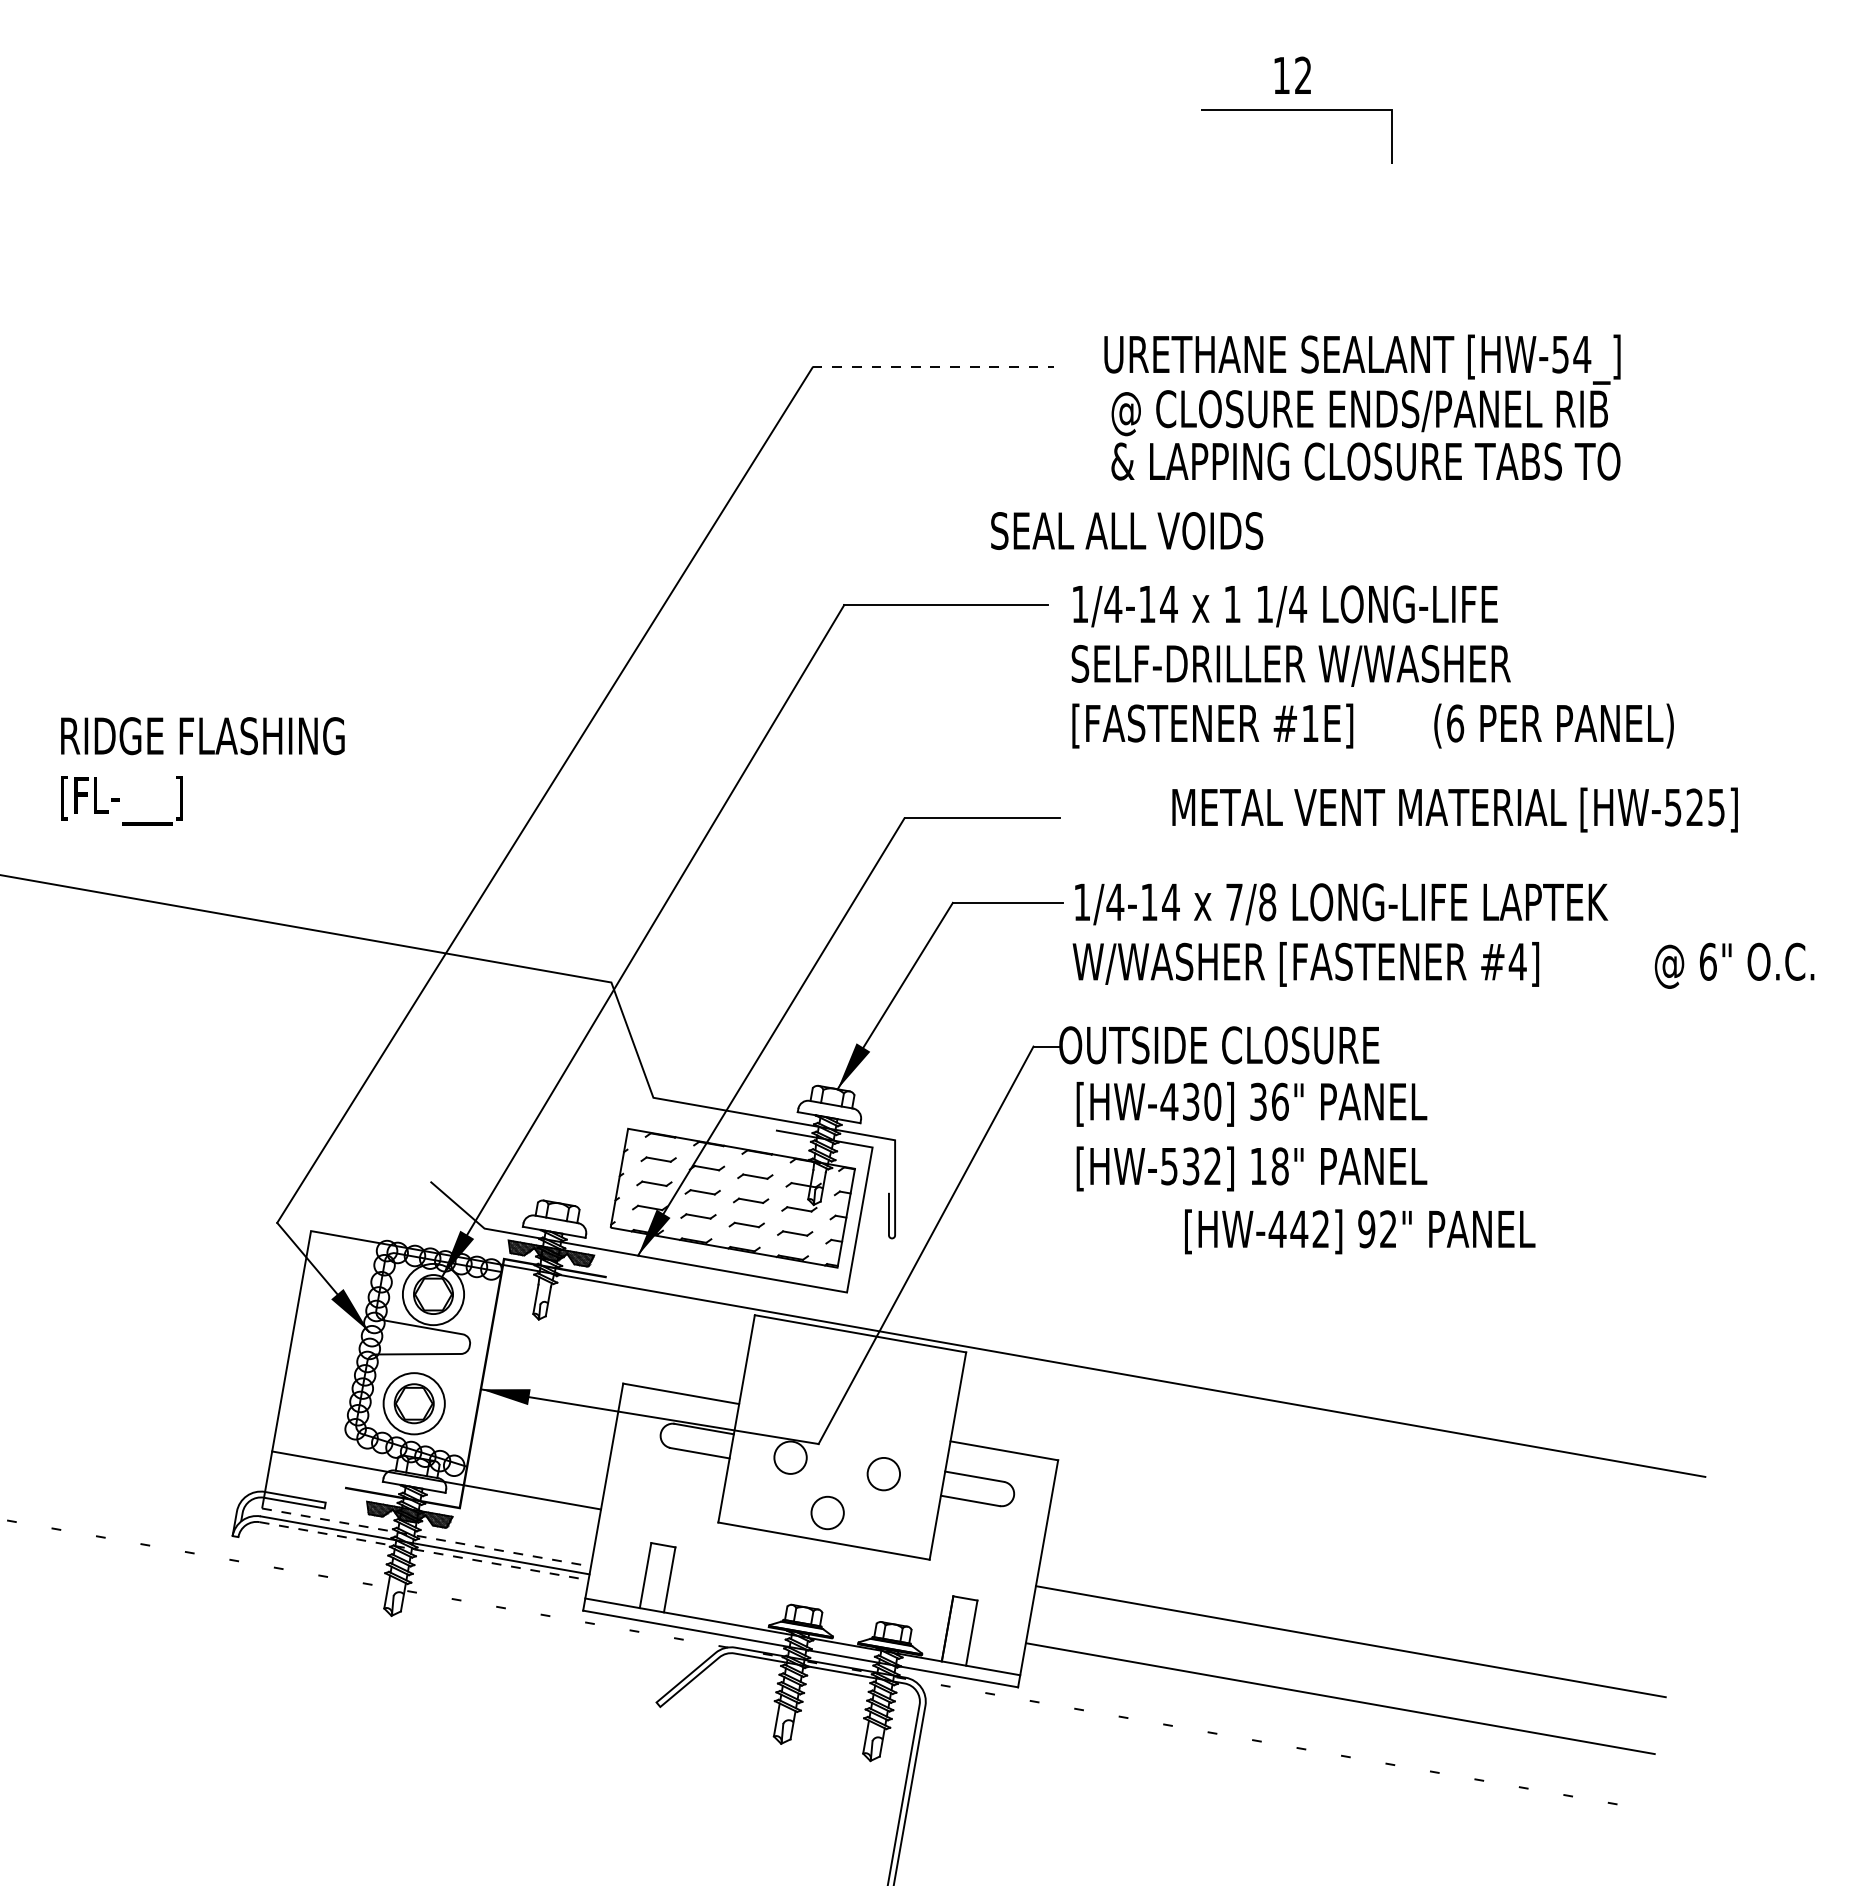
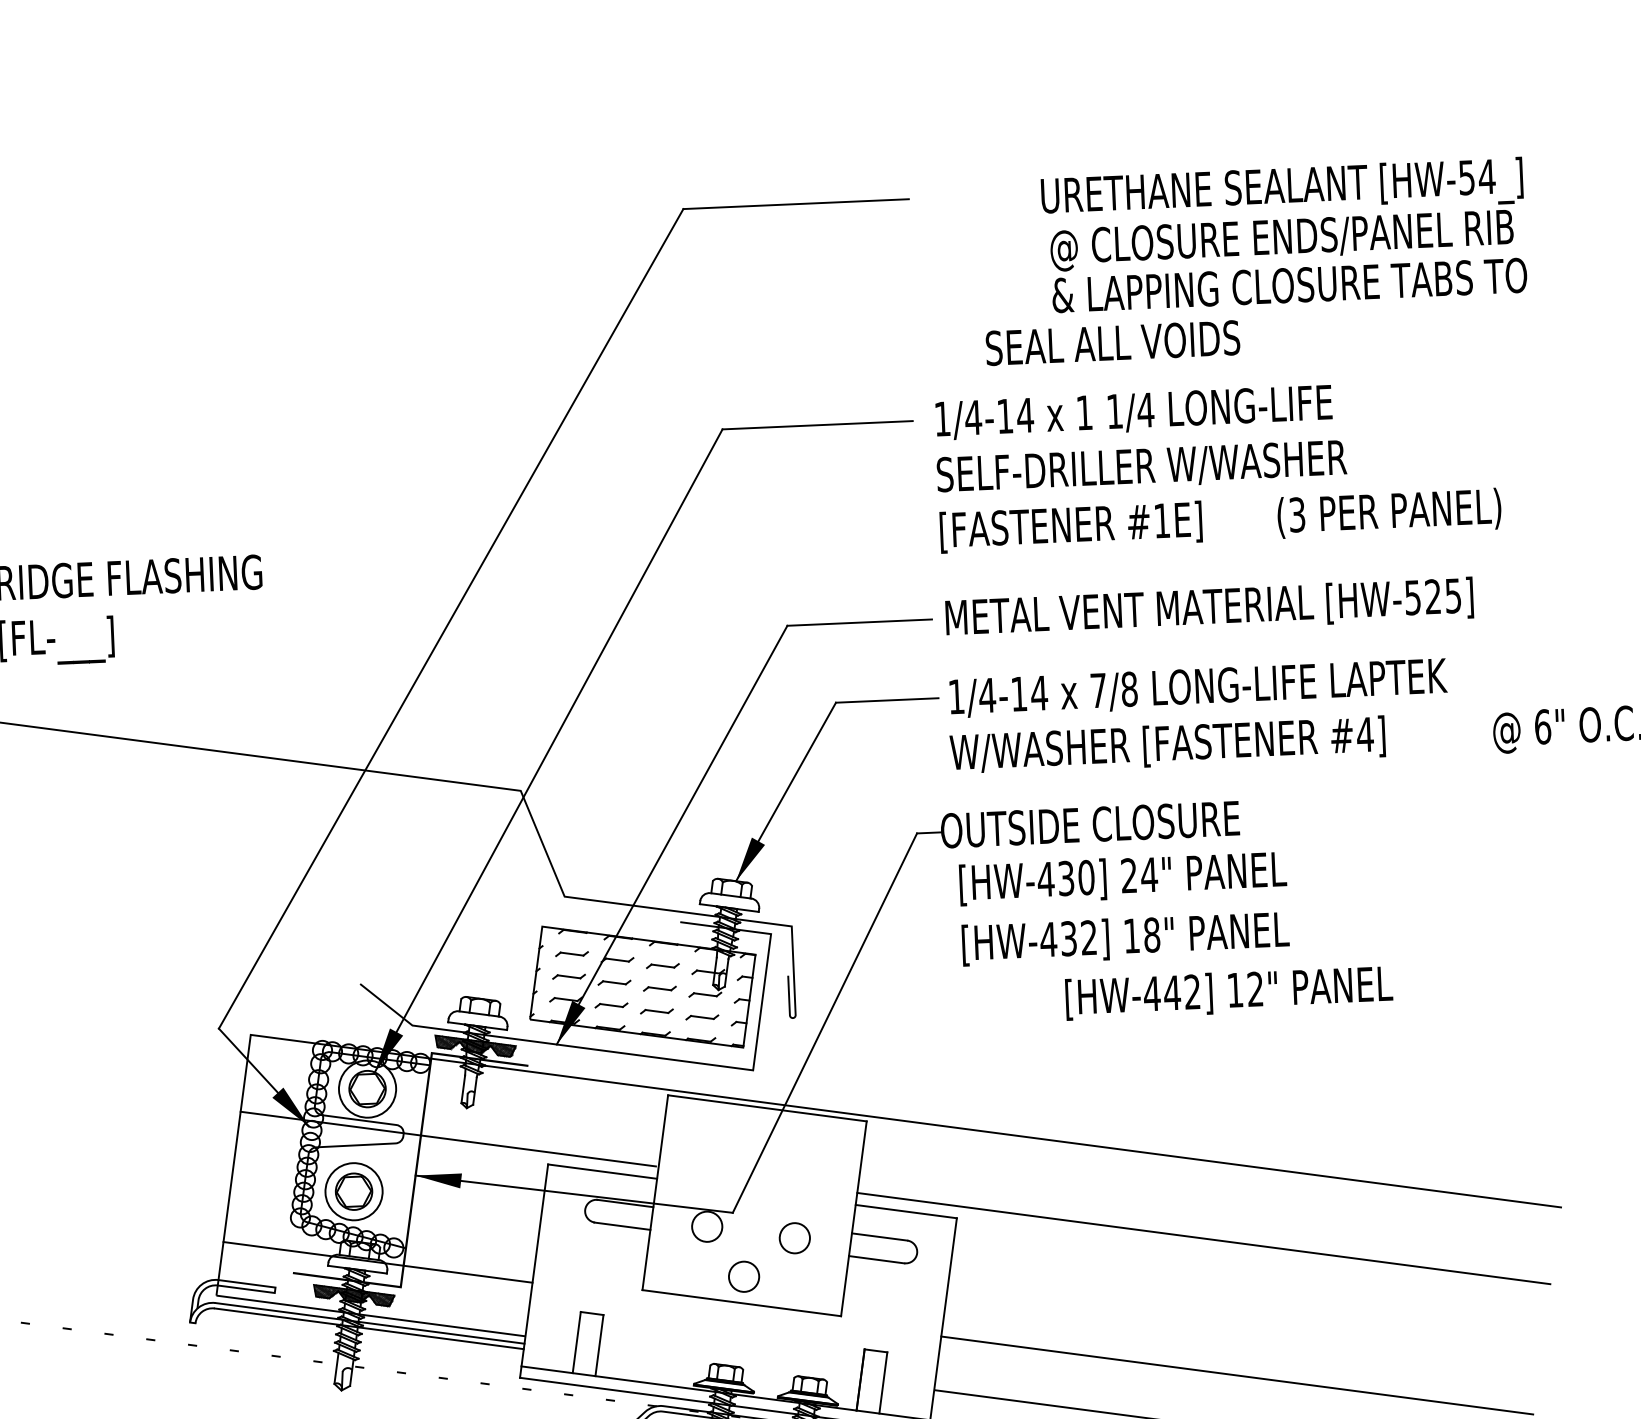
line: (933, 367) -> (796, 204), dashed -> solid
text: (1362, 407) -> (1284, 235), moved
text: (1127, 530) -> (1113, 342), moved
text: (1455, 723) -> (1297, 514), (6 -> (3
text: (1454, 809) -> (1209, 608), moved
text: (1269, 1101) -> (1139, 875), 36" -> 24"
text: (1169, 1166) -> (1048, 939), [HW-532] -> [HW-432]
text: (1366, 1229) -> (1235, 990), 92" -> 12"
line: (517, 1351) -> (448, 1138), added
line: (1321, 1493) -> (1203, 1238), added
line: (426, 1537) -> (370, 1315), dashed -> solid
line: (424, 1551) -> (369, 1329), dashed -> solid

